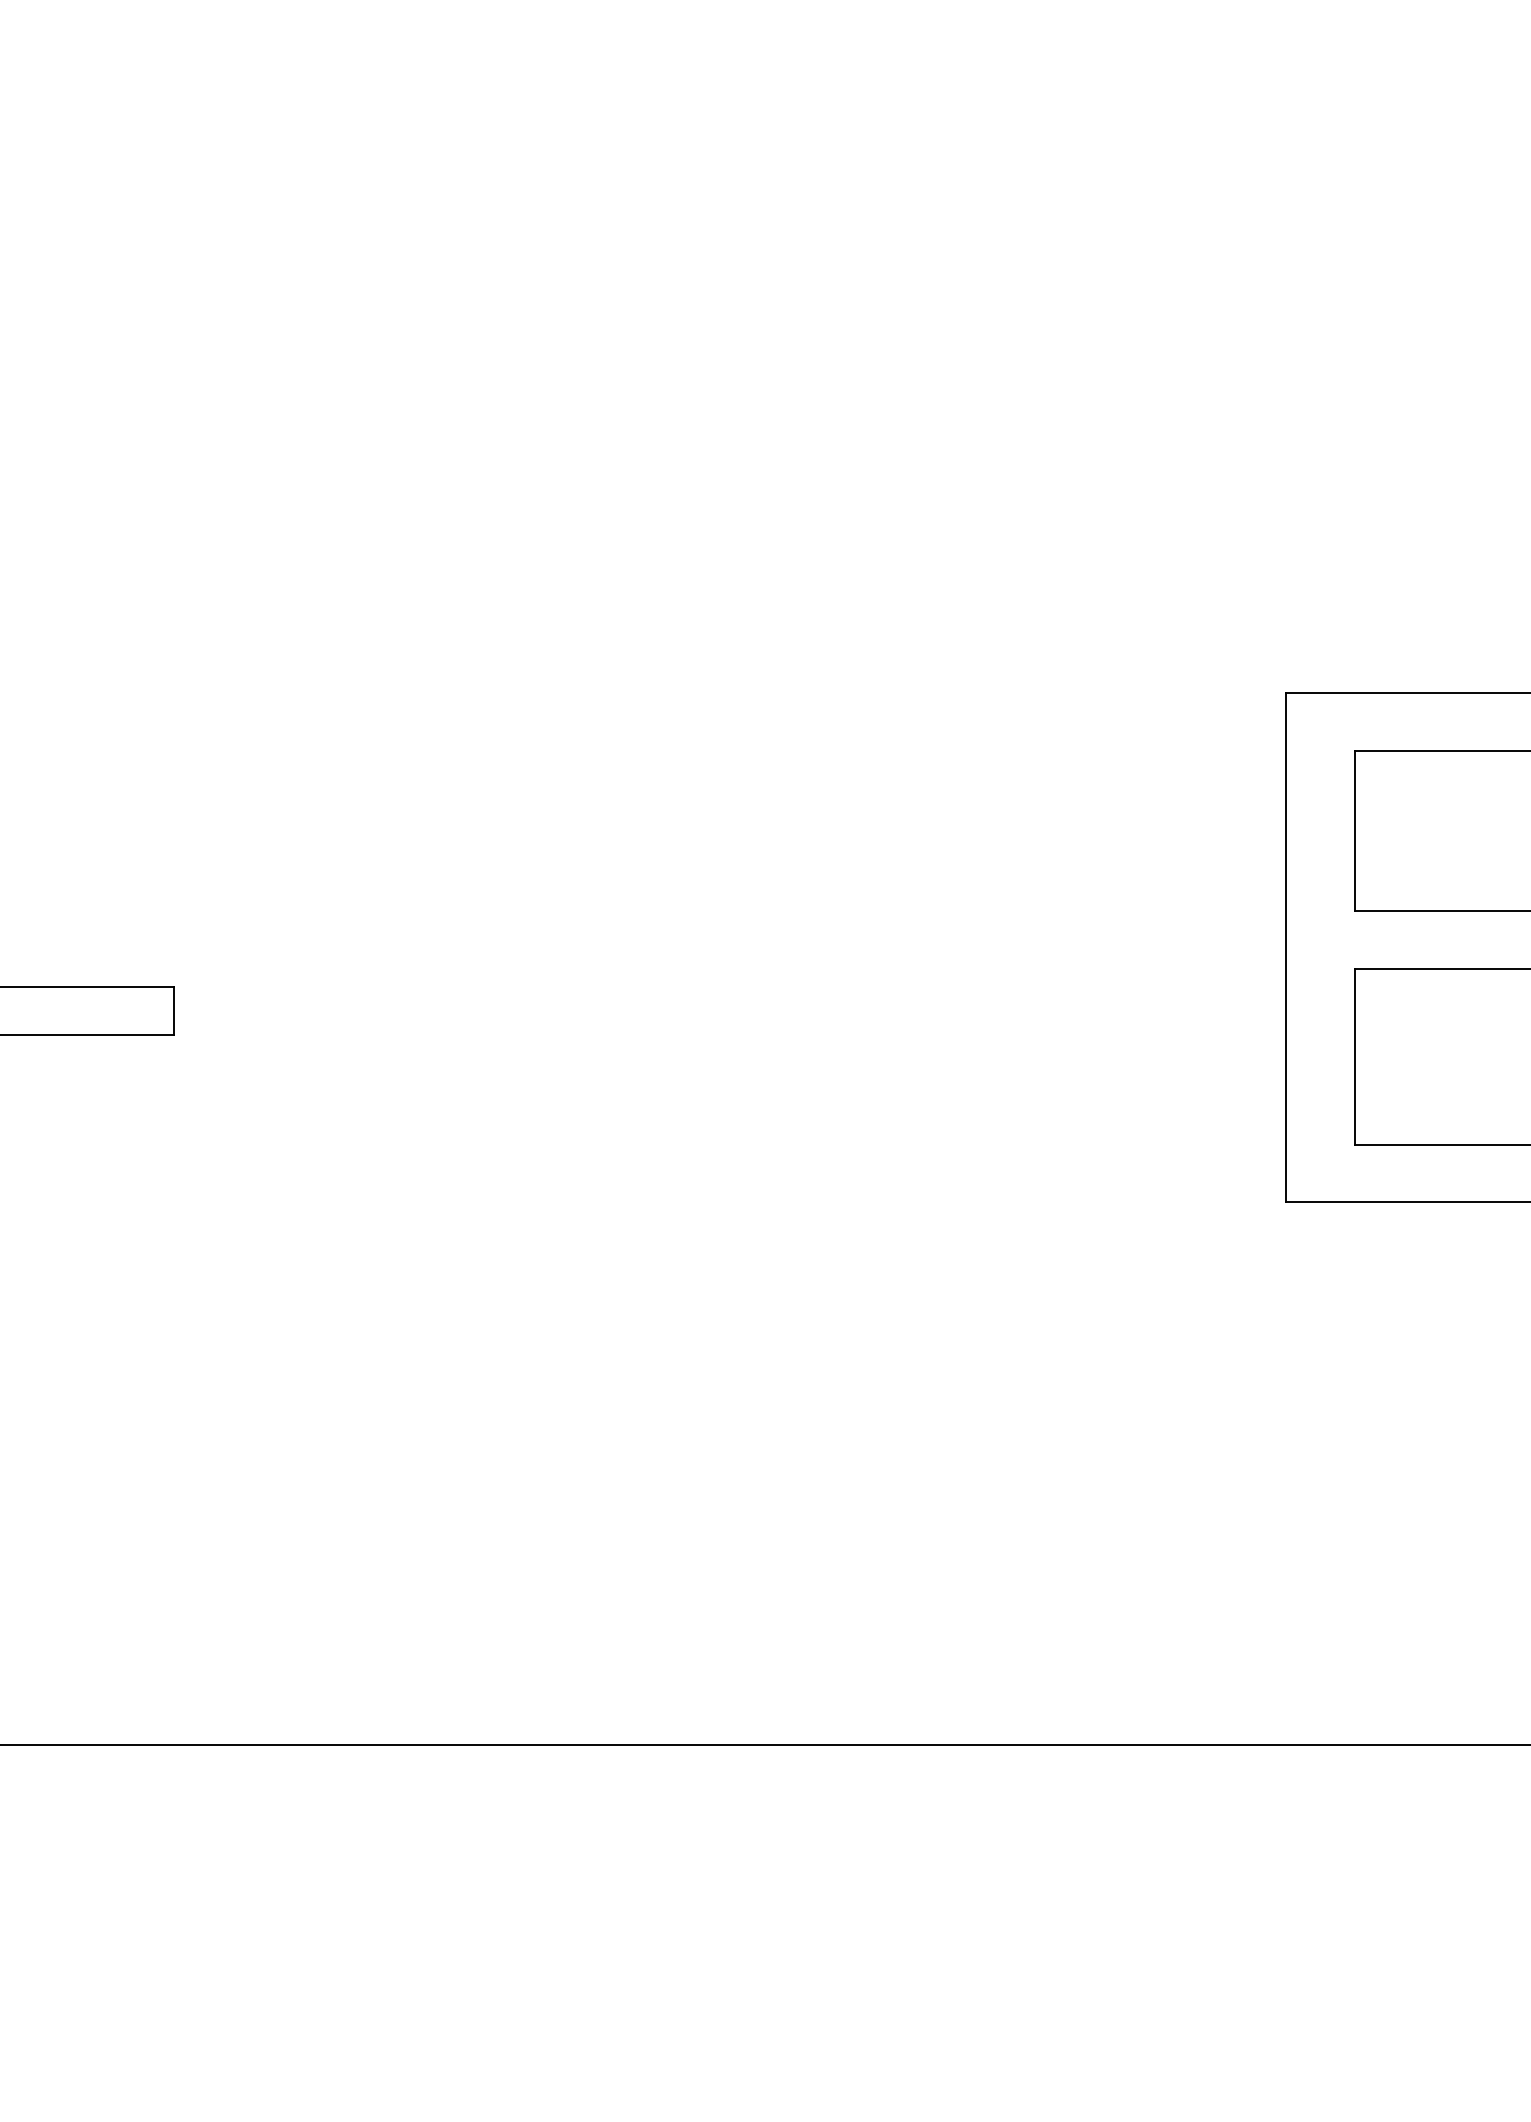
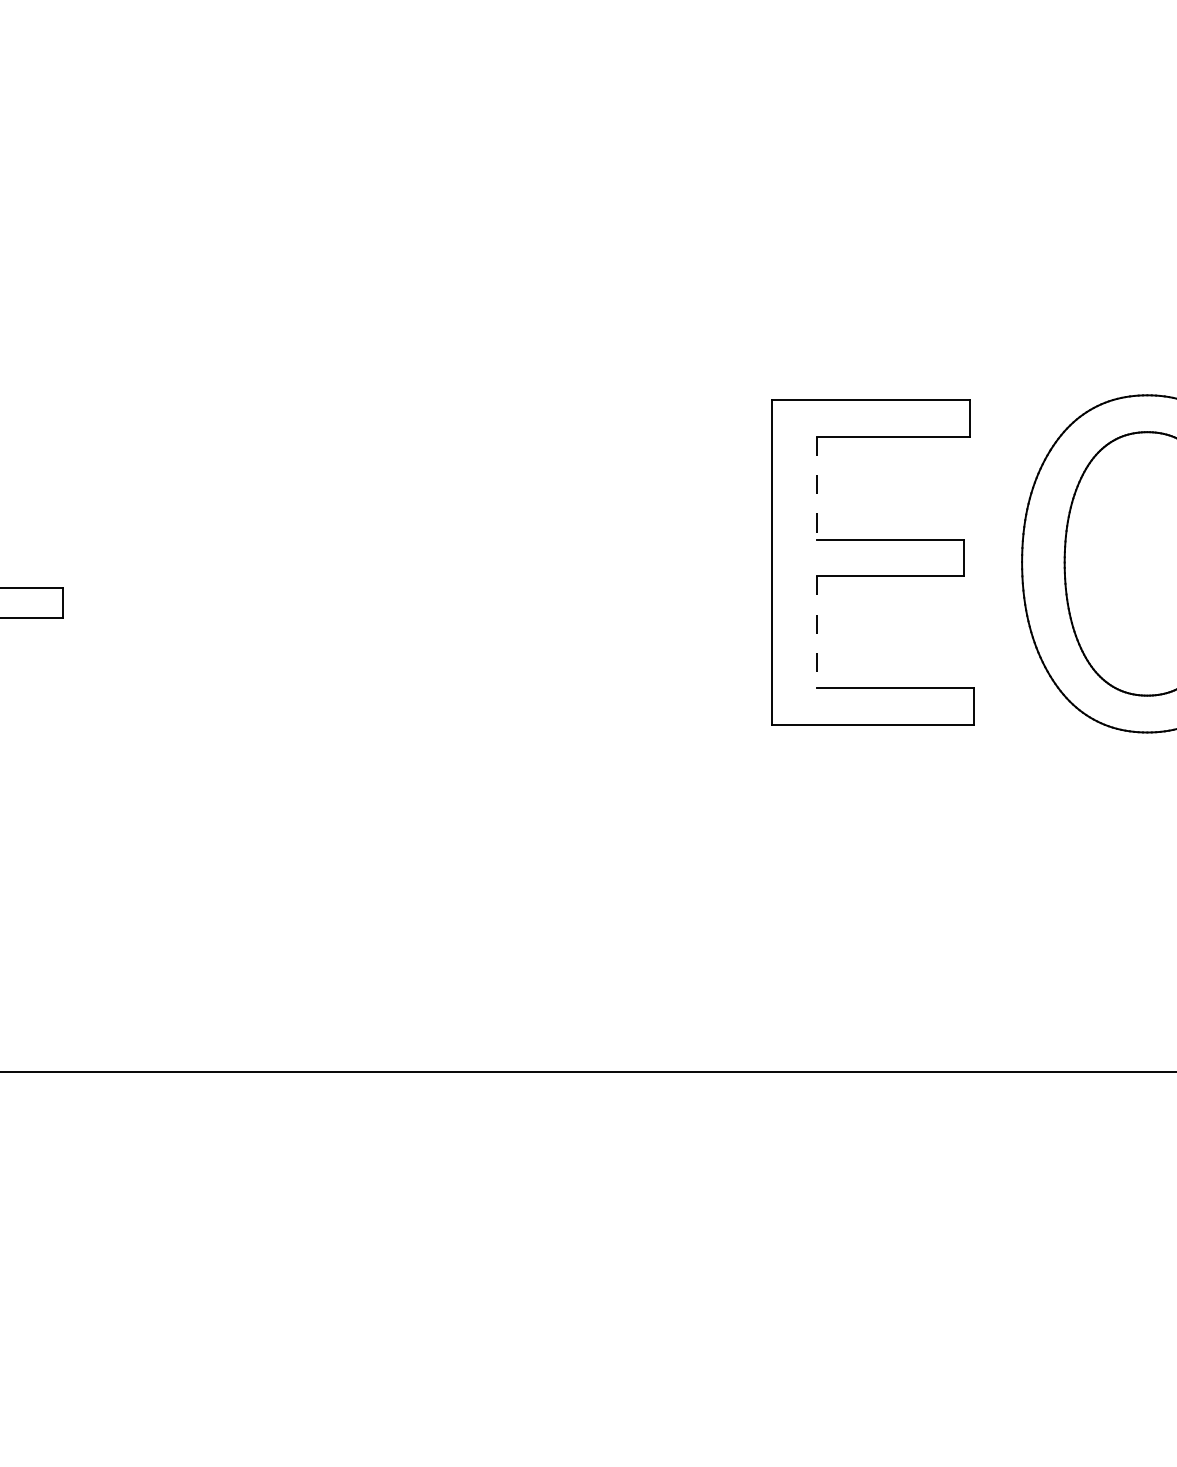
line: (1355, 831) -> (816, 488), solid -> dashed
line: (1355, 1057) -> (816, 632), solid -> dashed

